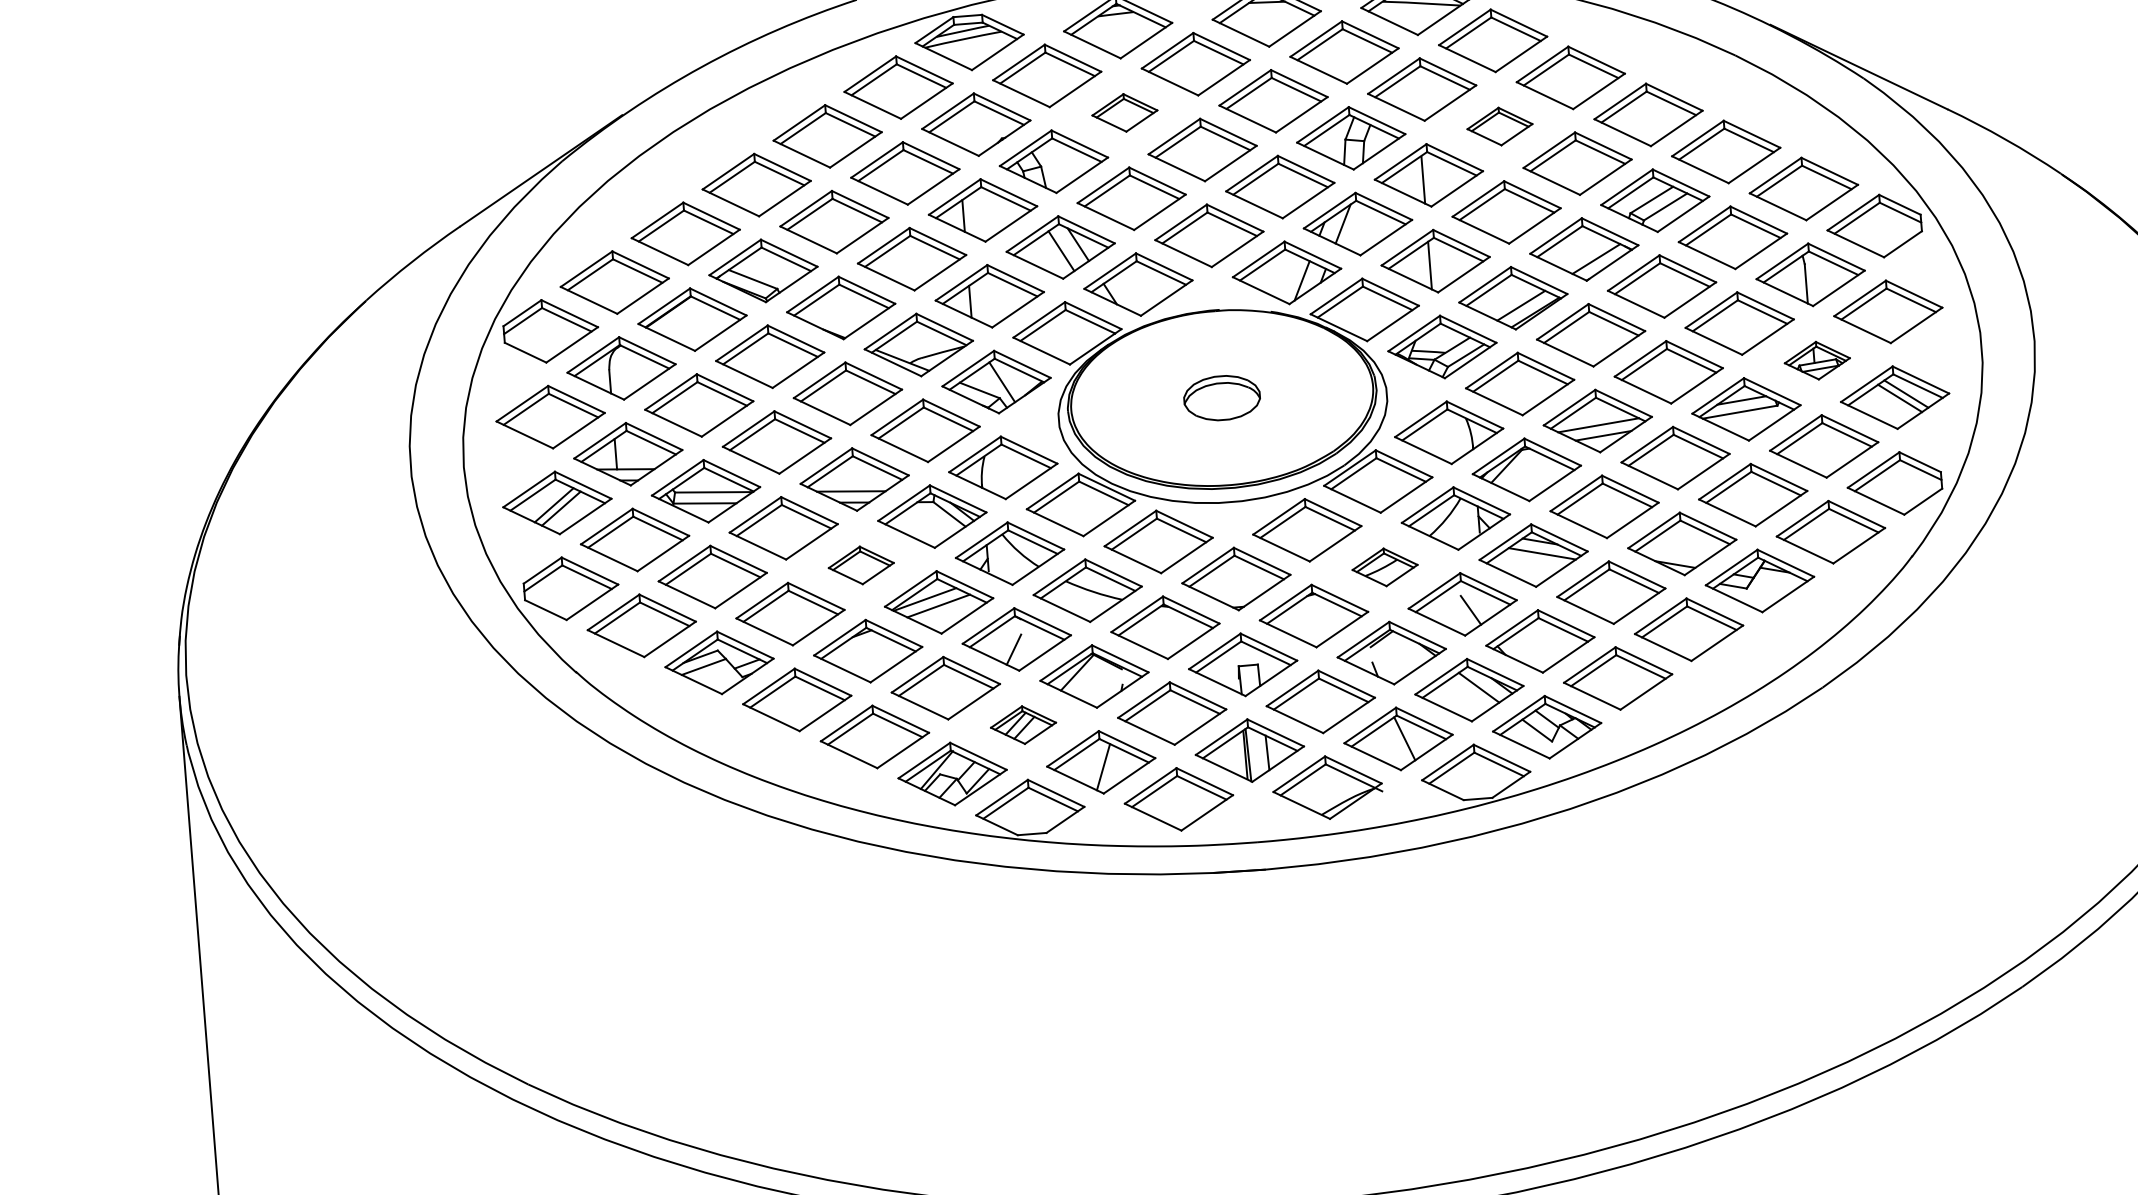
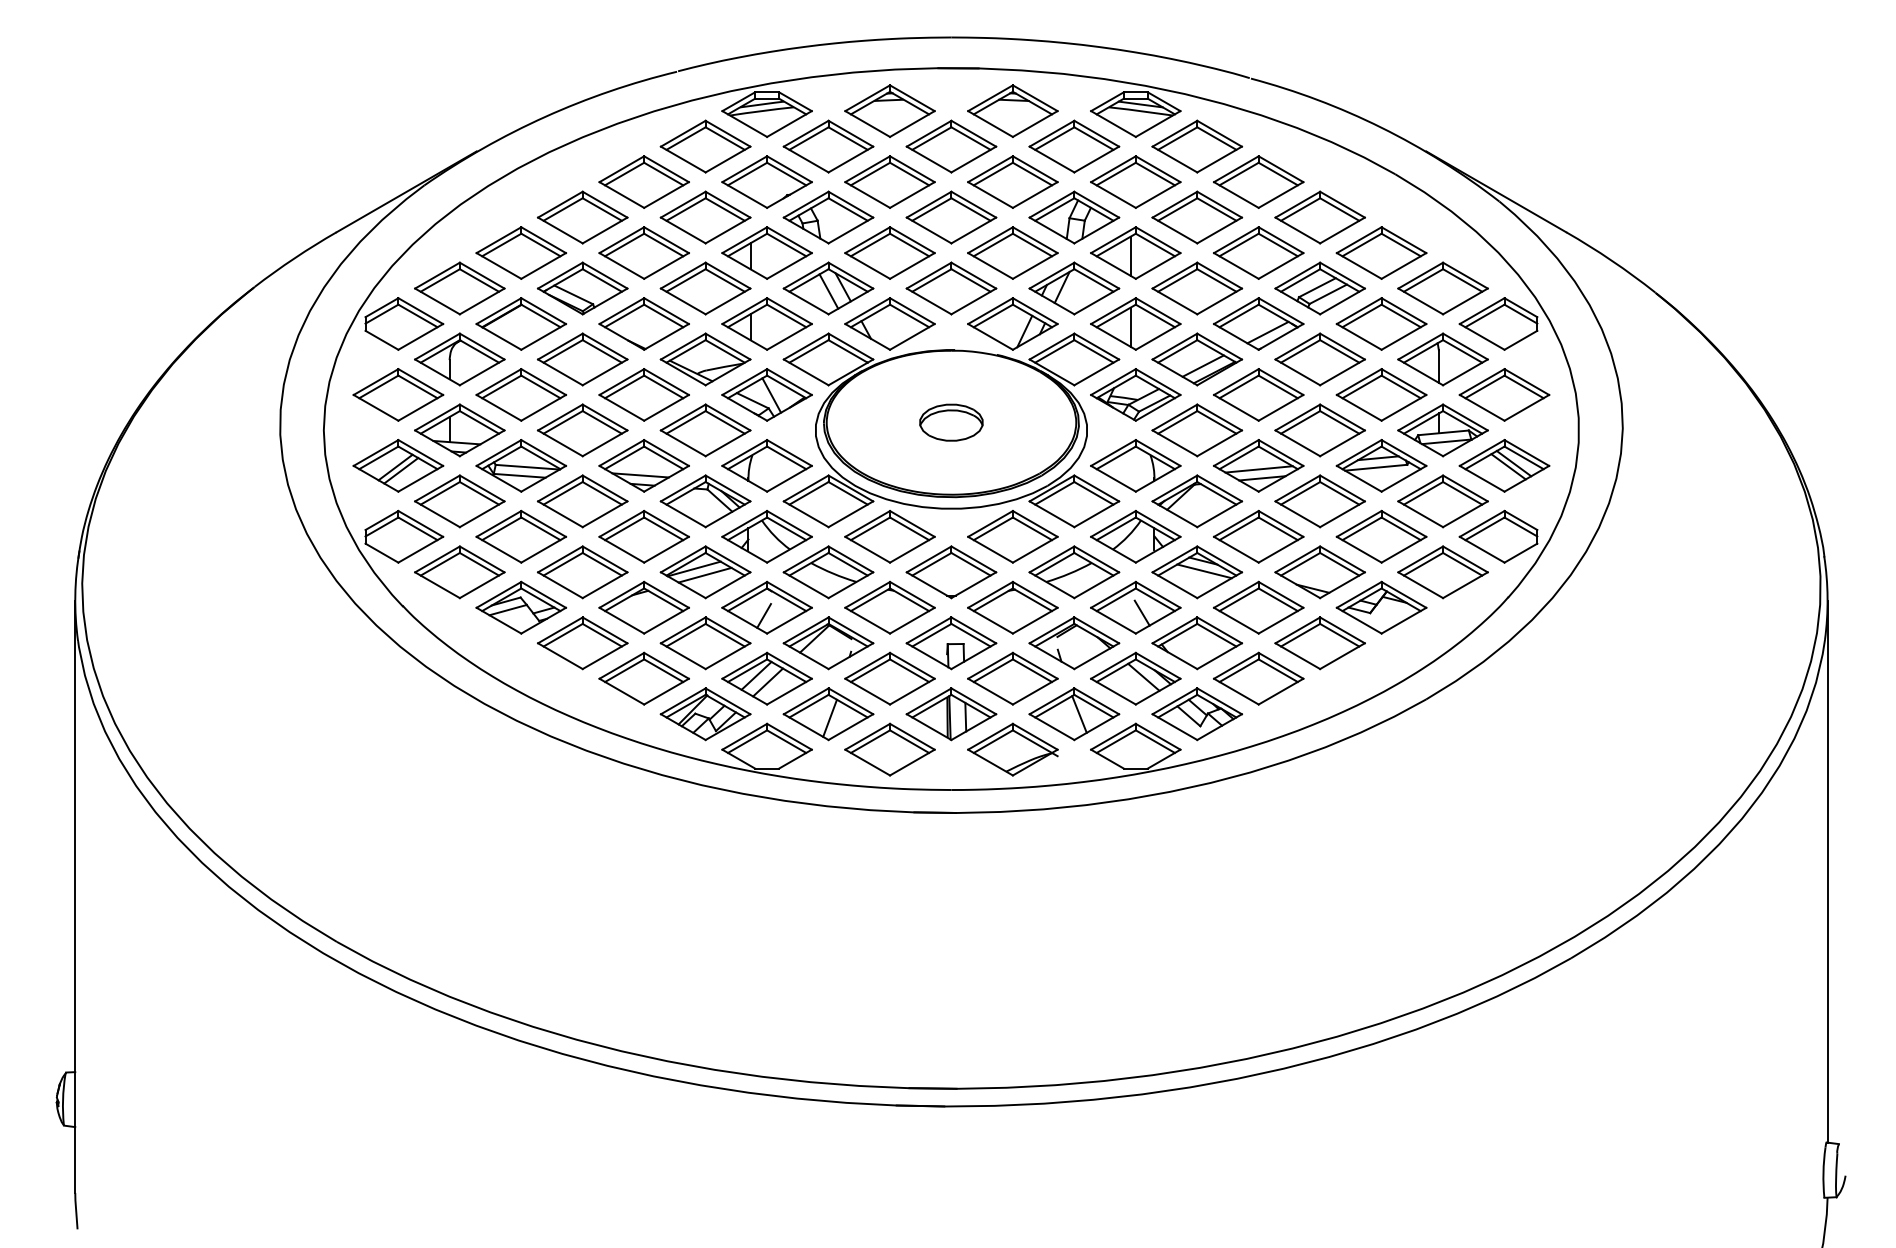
part: (1124, 112) -> (889, 181), size x1.67
part: (1500, 126) -> (1197, 217), size x1.67
part: (1816, 360) -> (1442, 430), size x1.67
part: (860, 565) -> (643, 536), size x1.67
part: (1385, 567) -> (1074, 572), size x1.67
part: (1022, 725) -> (766, 678), size x1.67

